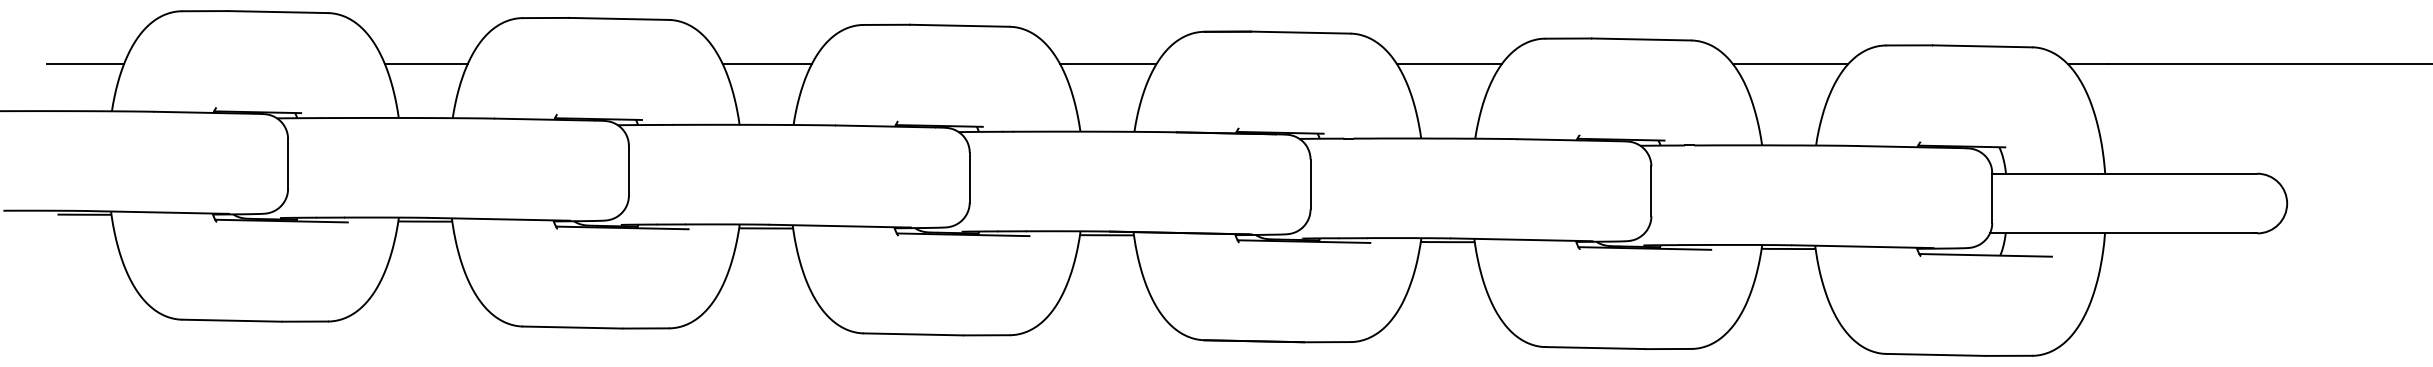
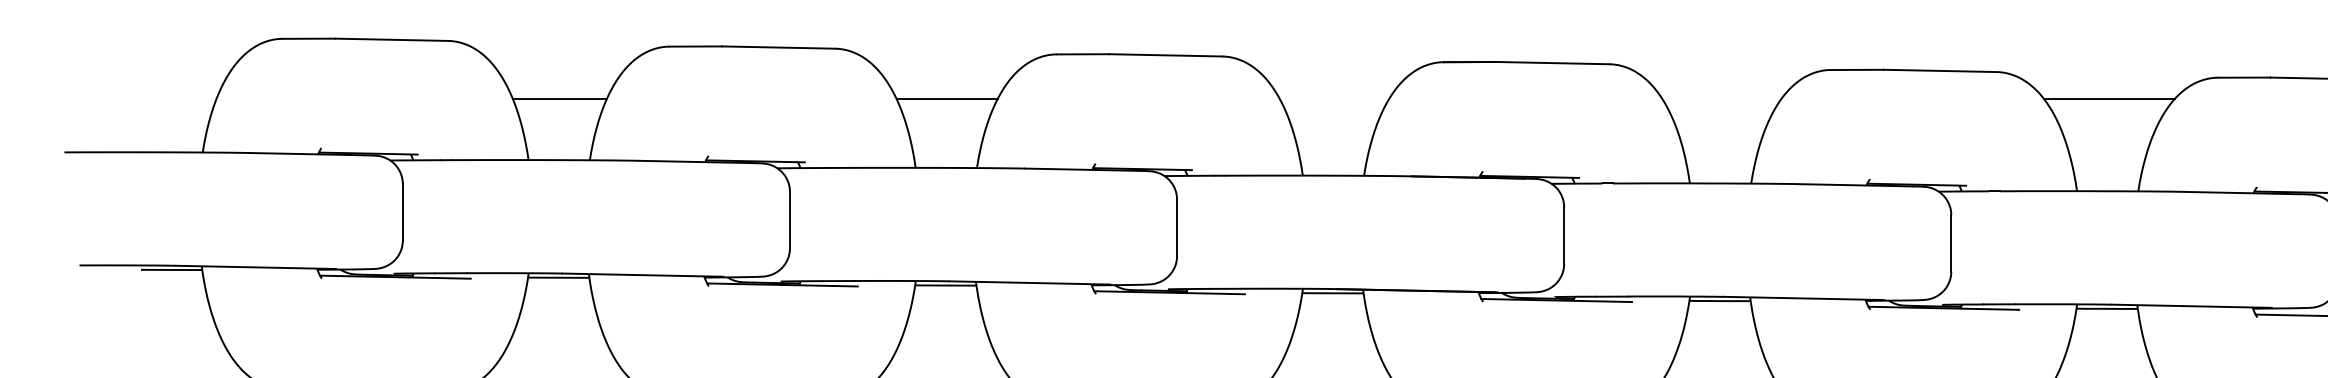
line: (85, 64) -> (172, 99), removed
line: (1108, 64) -> (1334, 99), removed
line: (1449, 64) -> (1721, 99), removed

